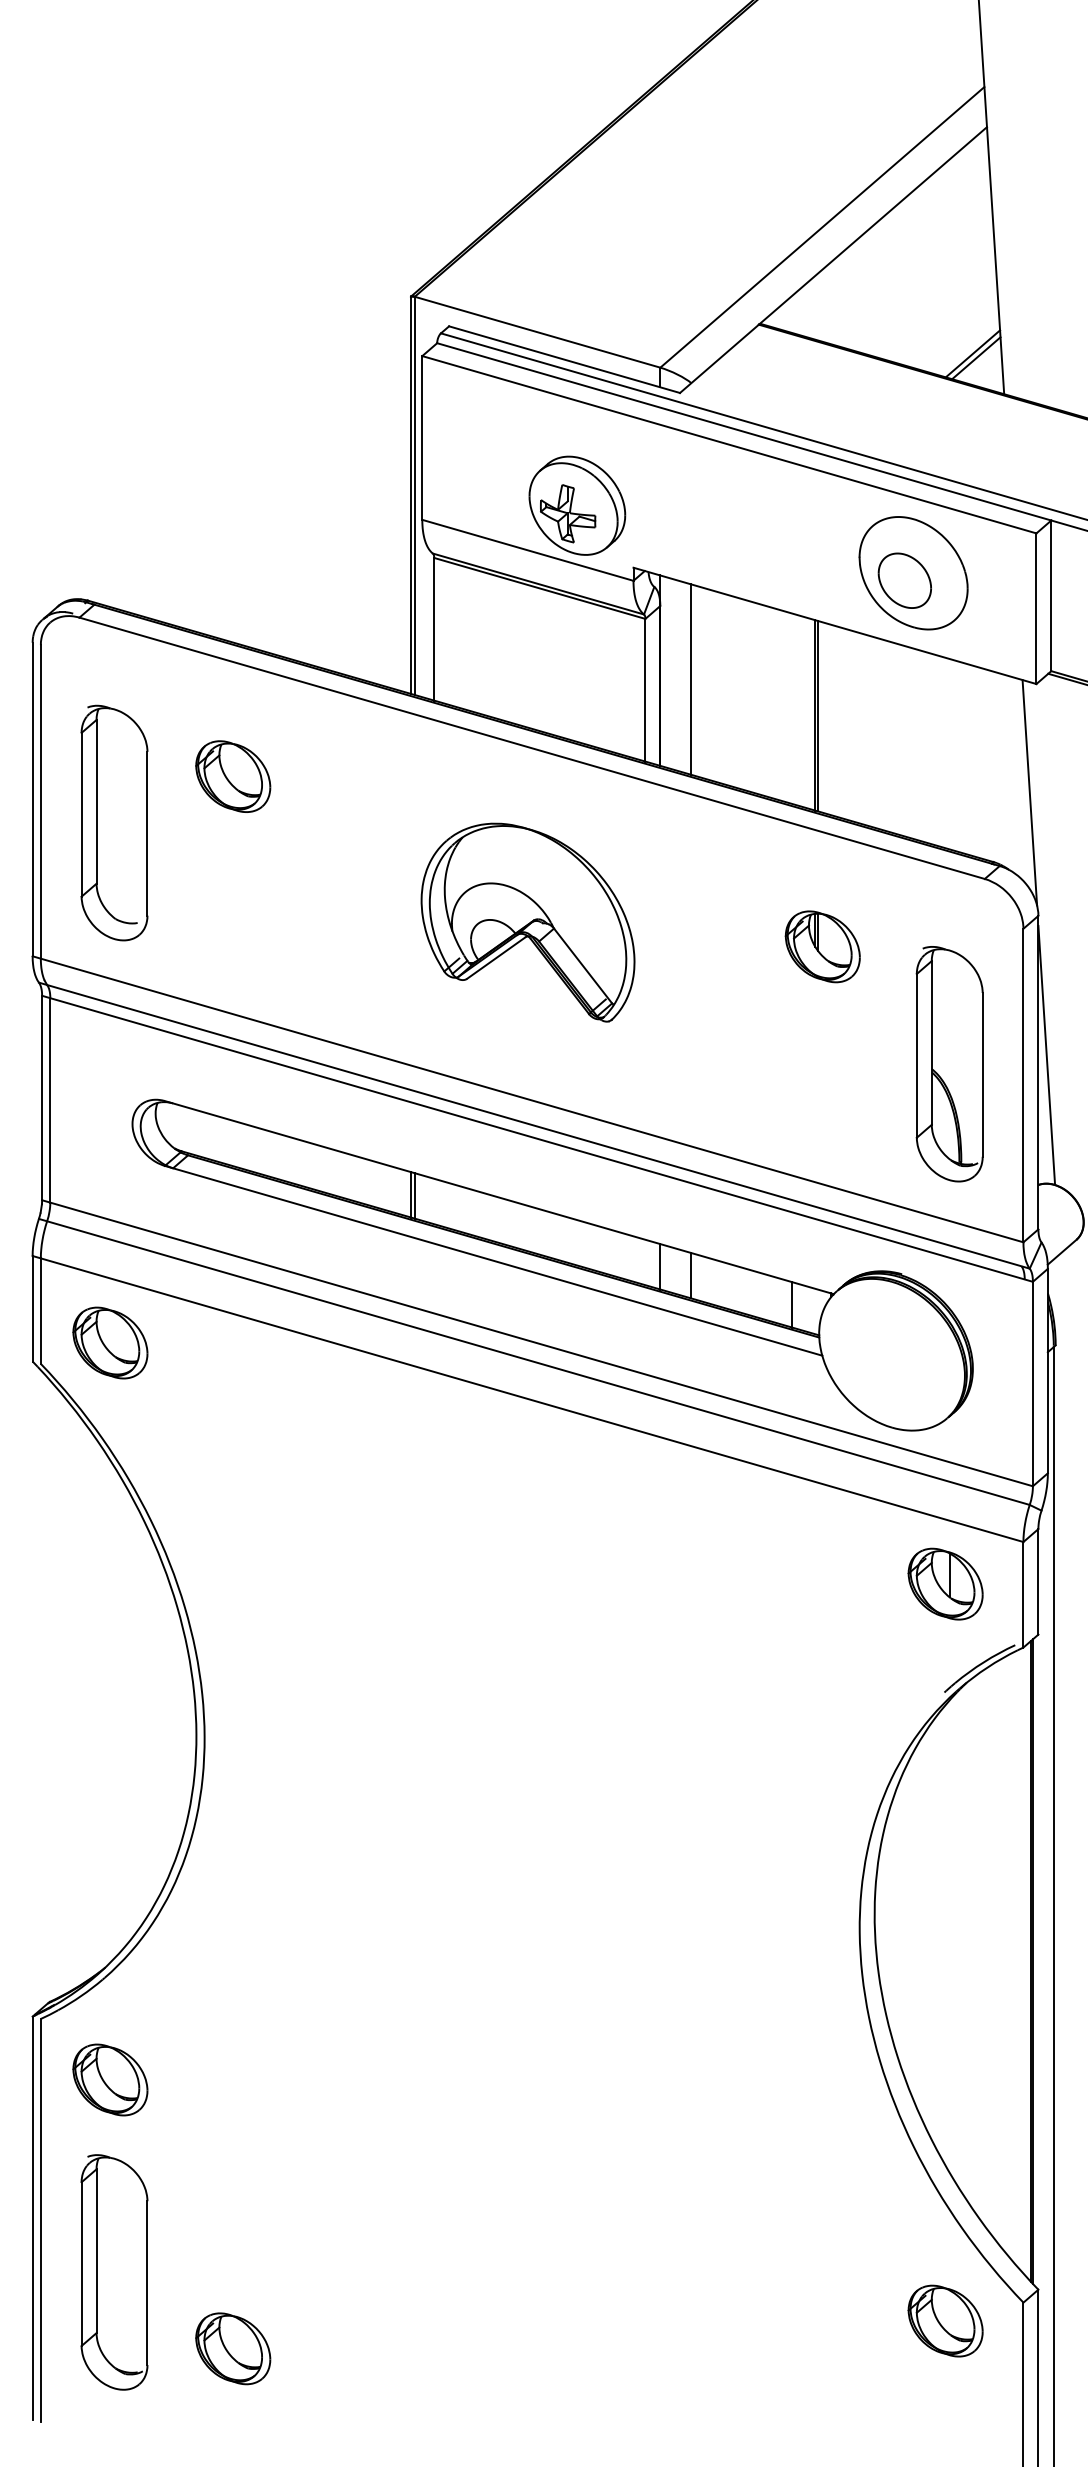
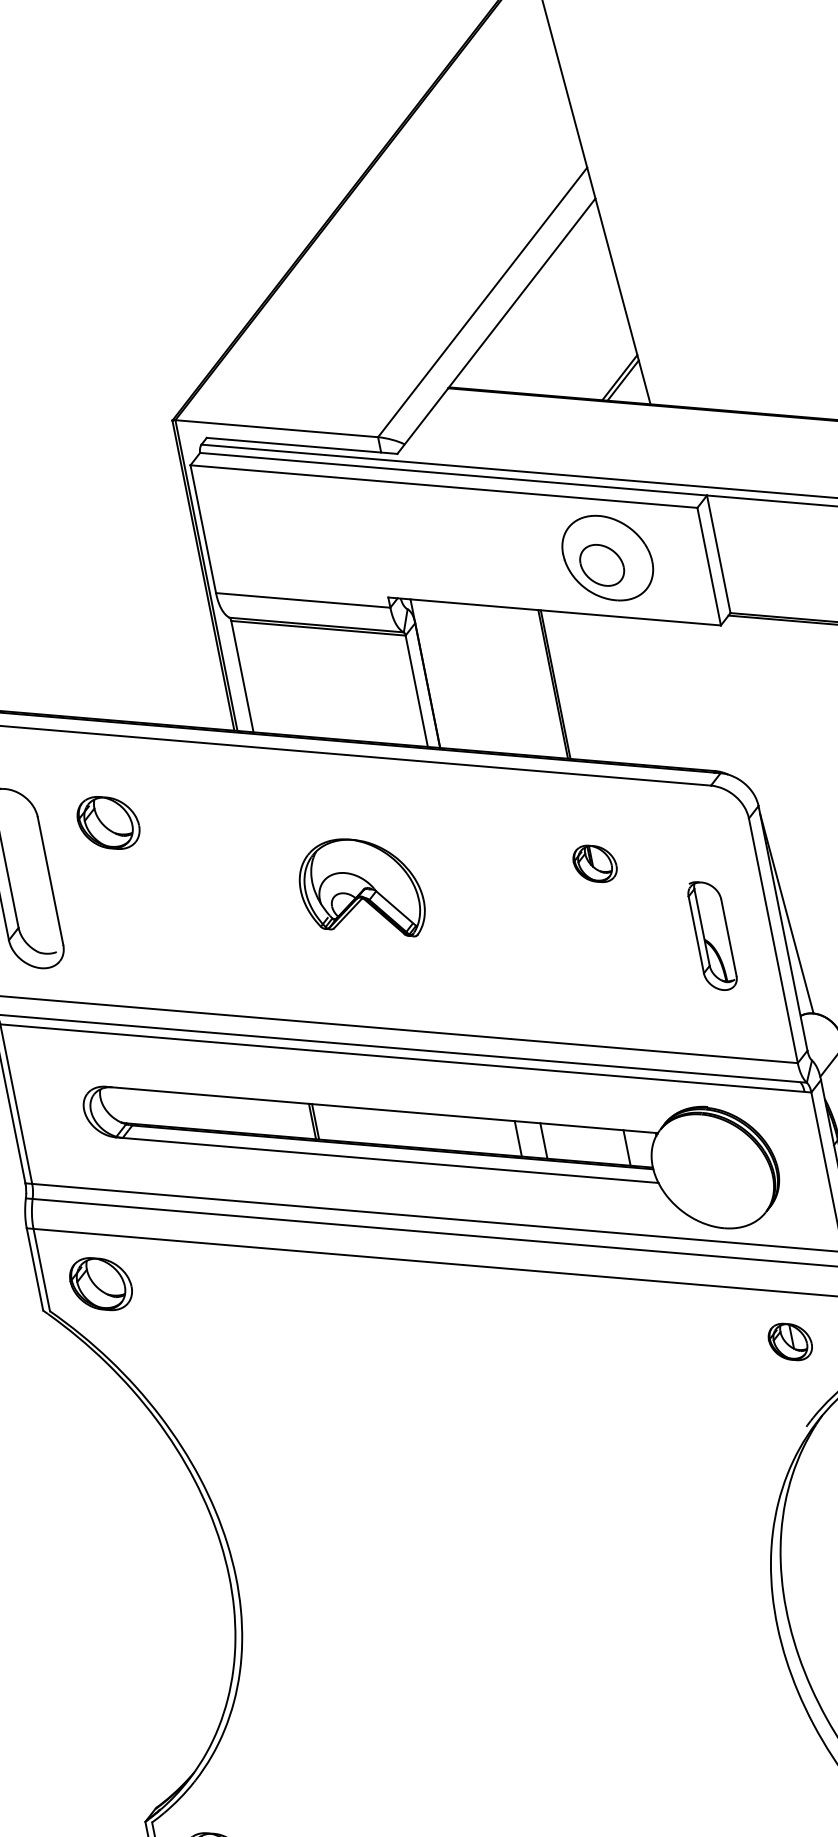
part: (577, 505) -> (334, 557), removed
line: (691, 679) -> (451, 675), removed
line: (1029, 792) -> (732, 711), removed
part: (527, 922) -> (360, 890), size x0.7
part: (822, 946) -> (594, 863), size x0.7
part: (949, 1064) -> (712, 935), size x0.6
part: (945, 1583) -> (790, 1341), size x0.7

